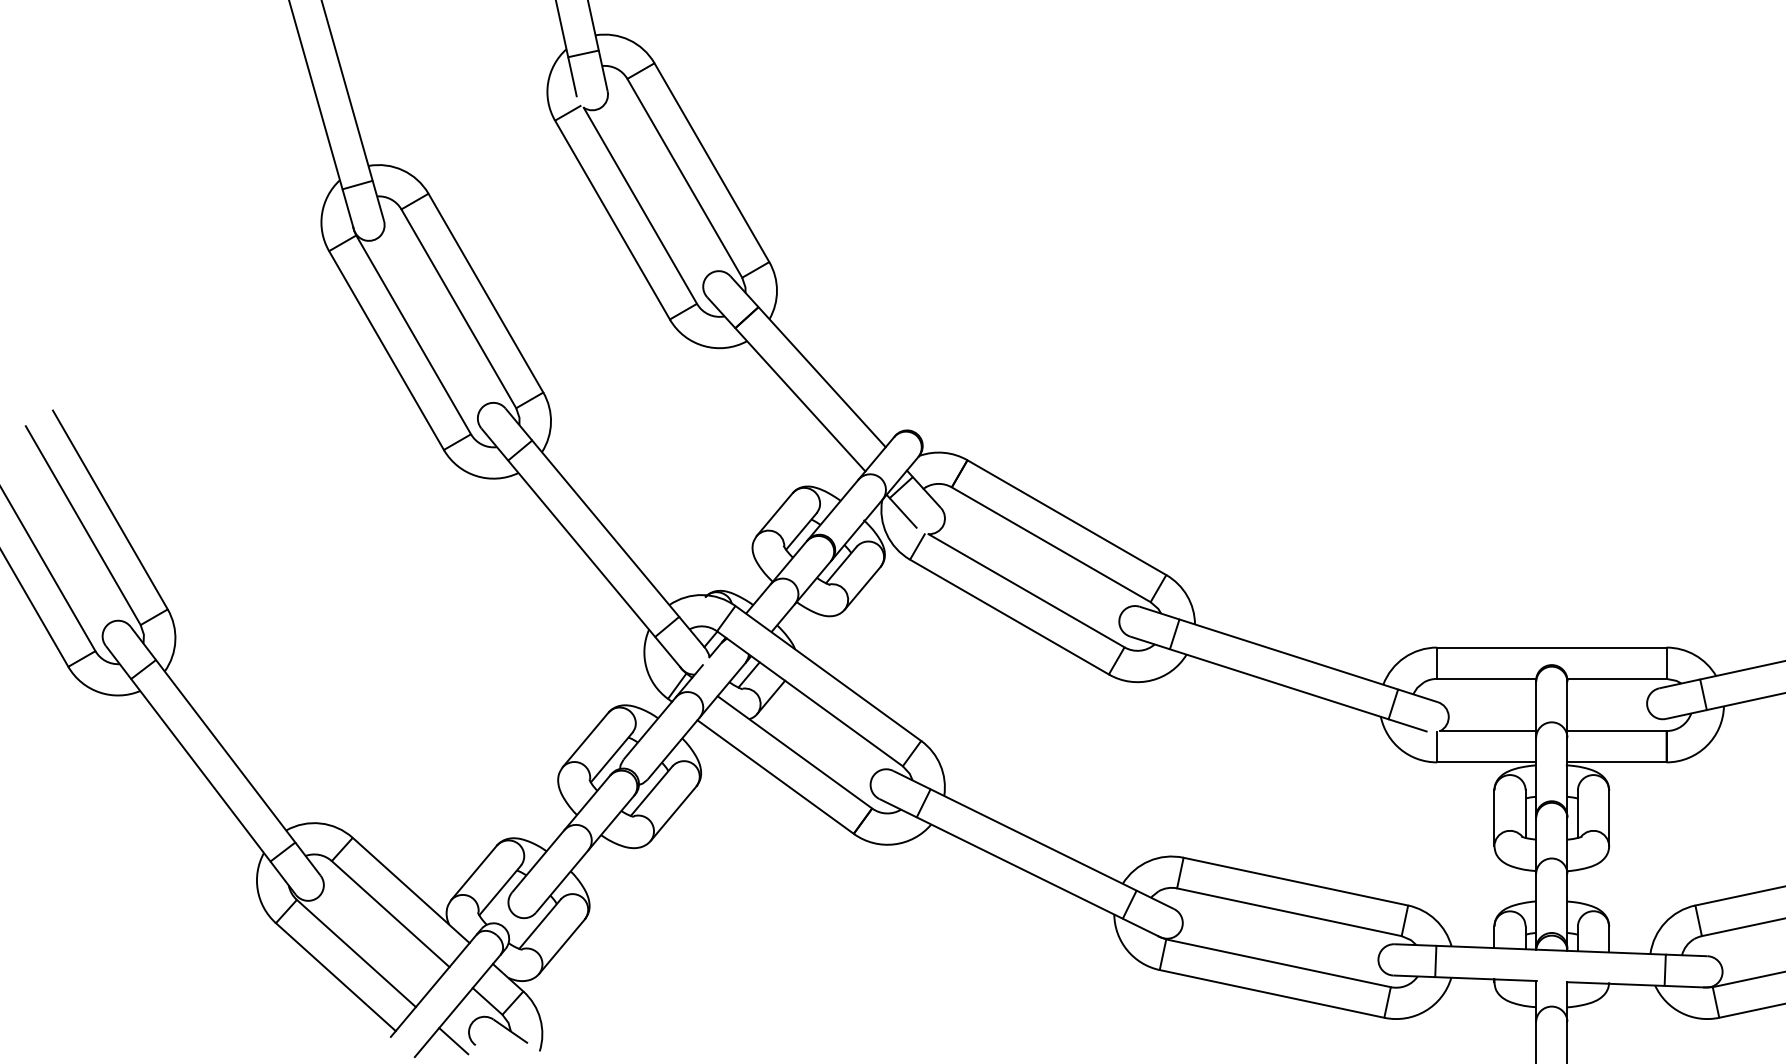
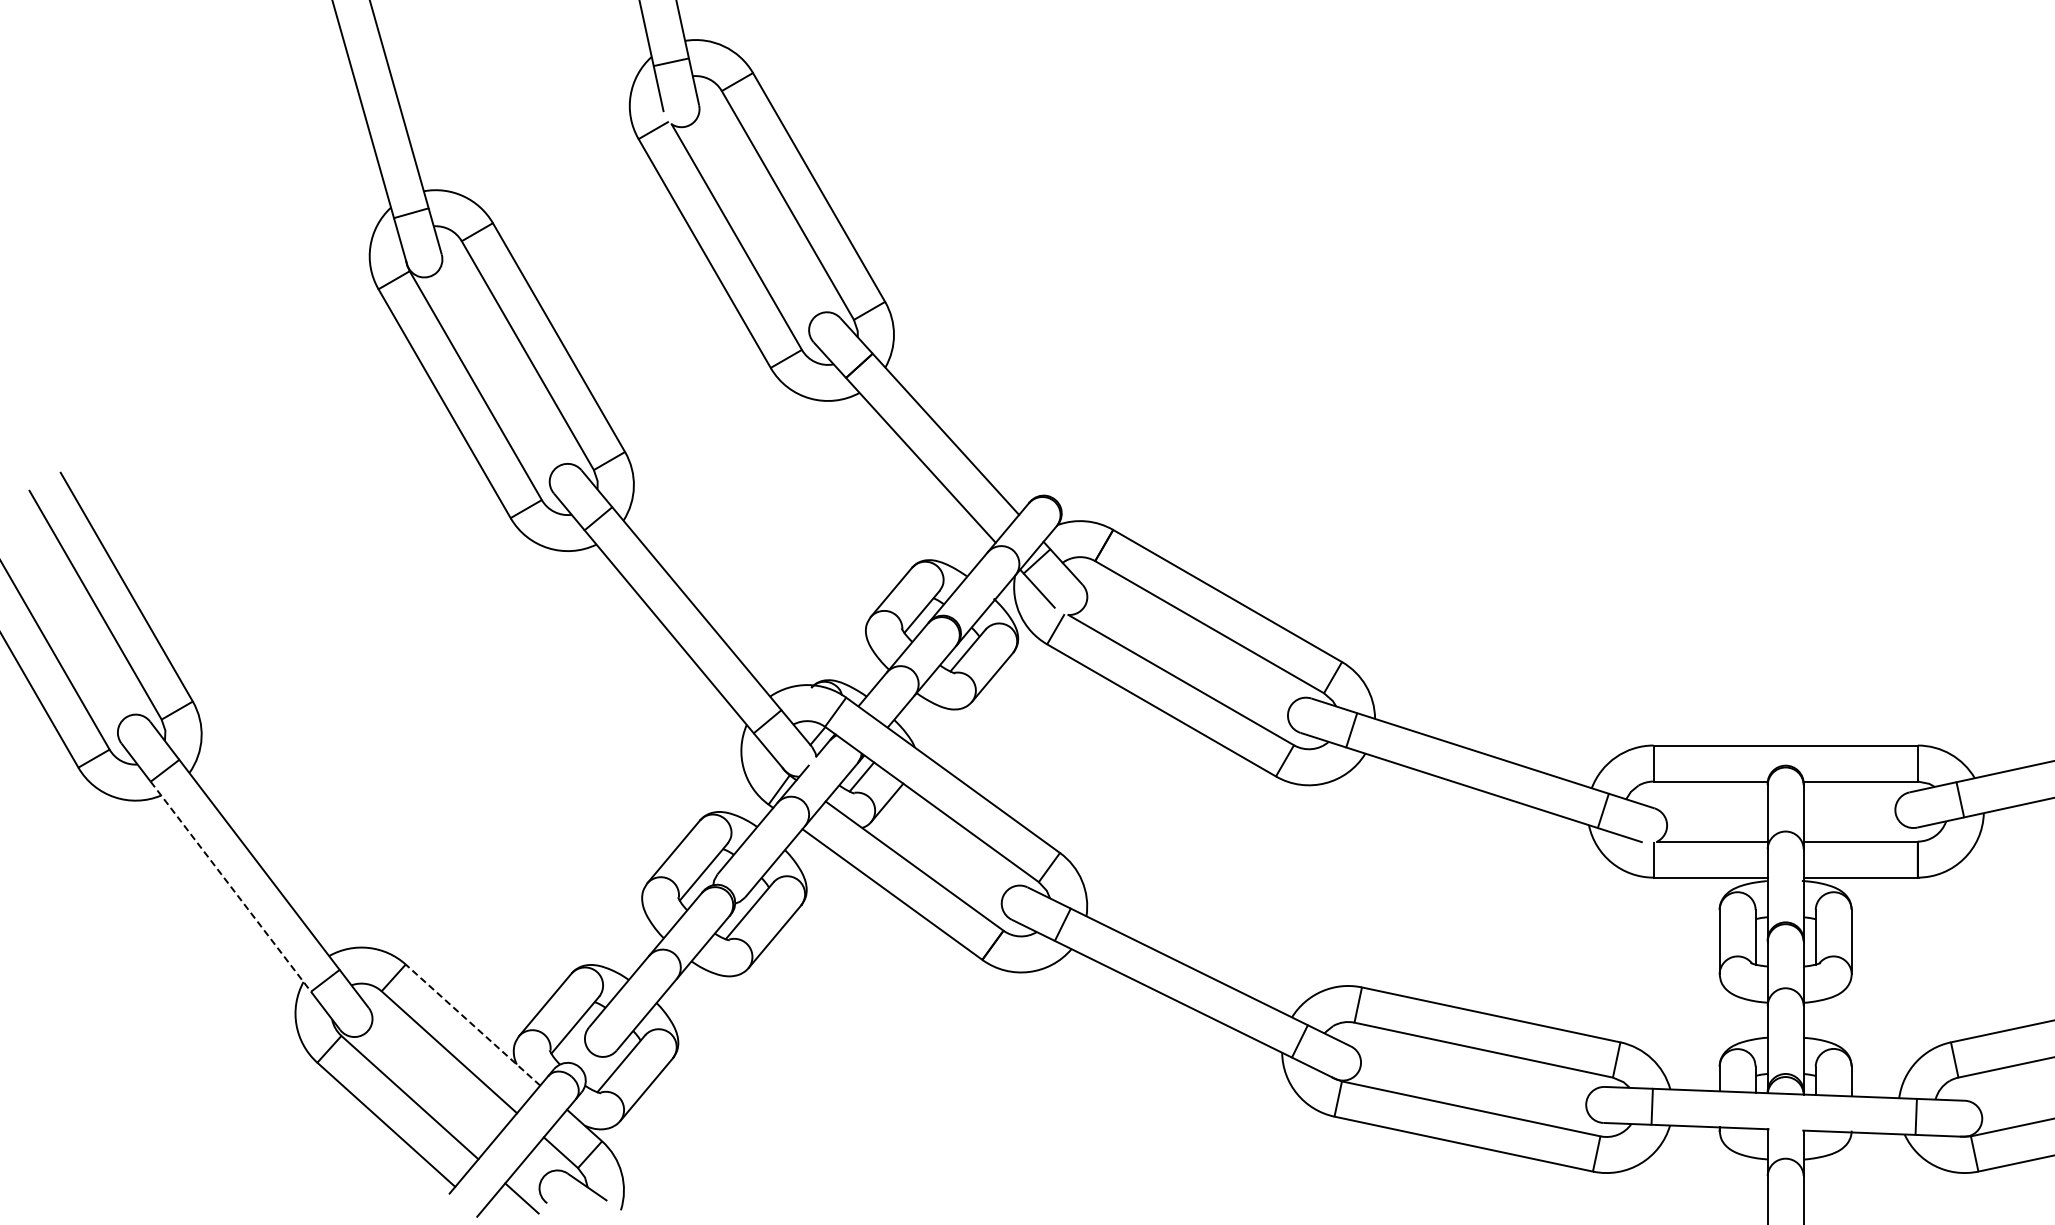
line: (201, 770) -> (231, 887), solid -> dashed
line: (410, 889) -> (472, 1024), solid -> dashed

